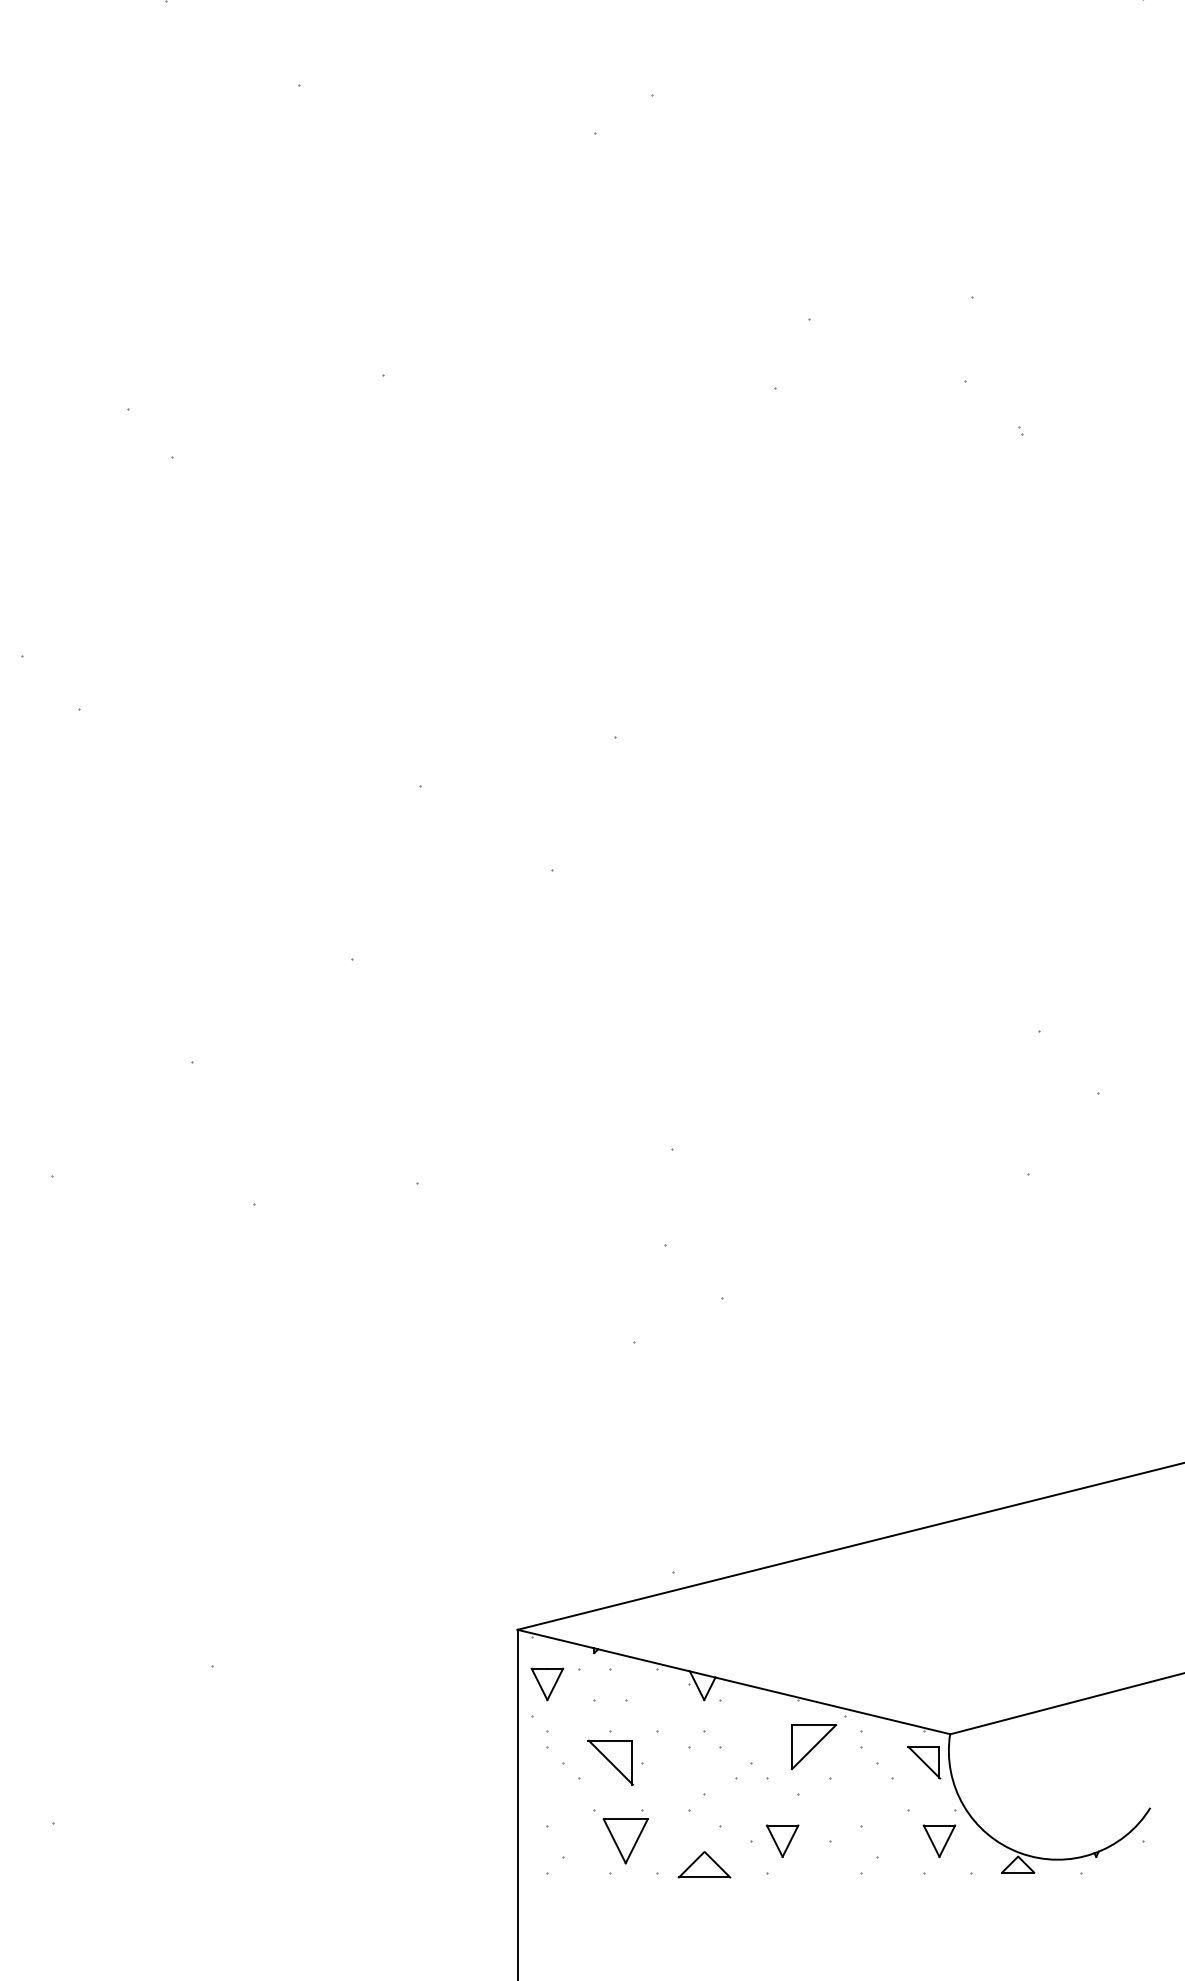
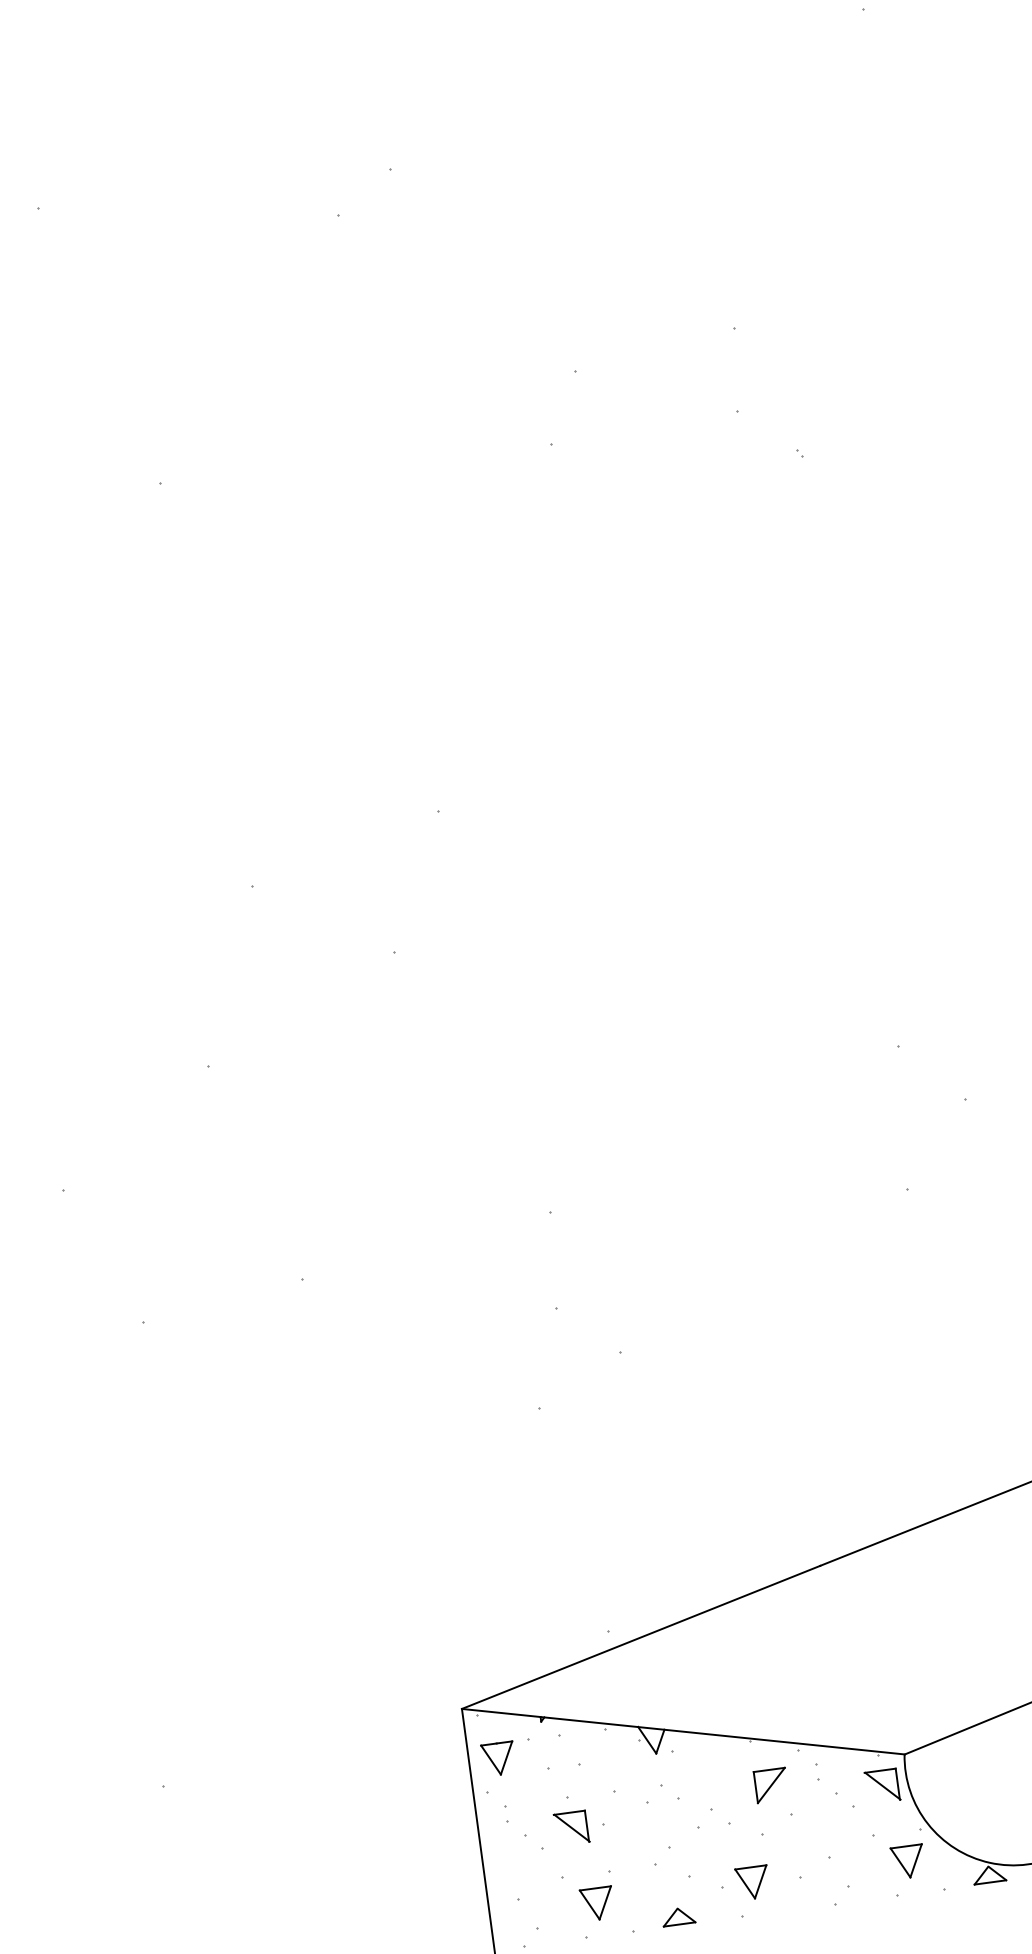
part: (813, 1746) -> (770, 1784), size x0.71
part: (610, 1762) -> (571, 1827), size x0.71
part: (625, 1840) -> (597, 1903), size x0.71
part: (704, 1864) -> (678, 1916), size x0.62

